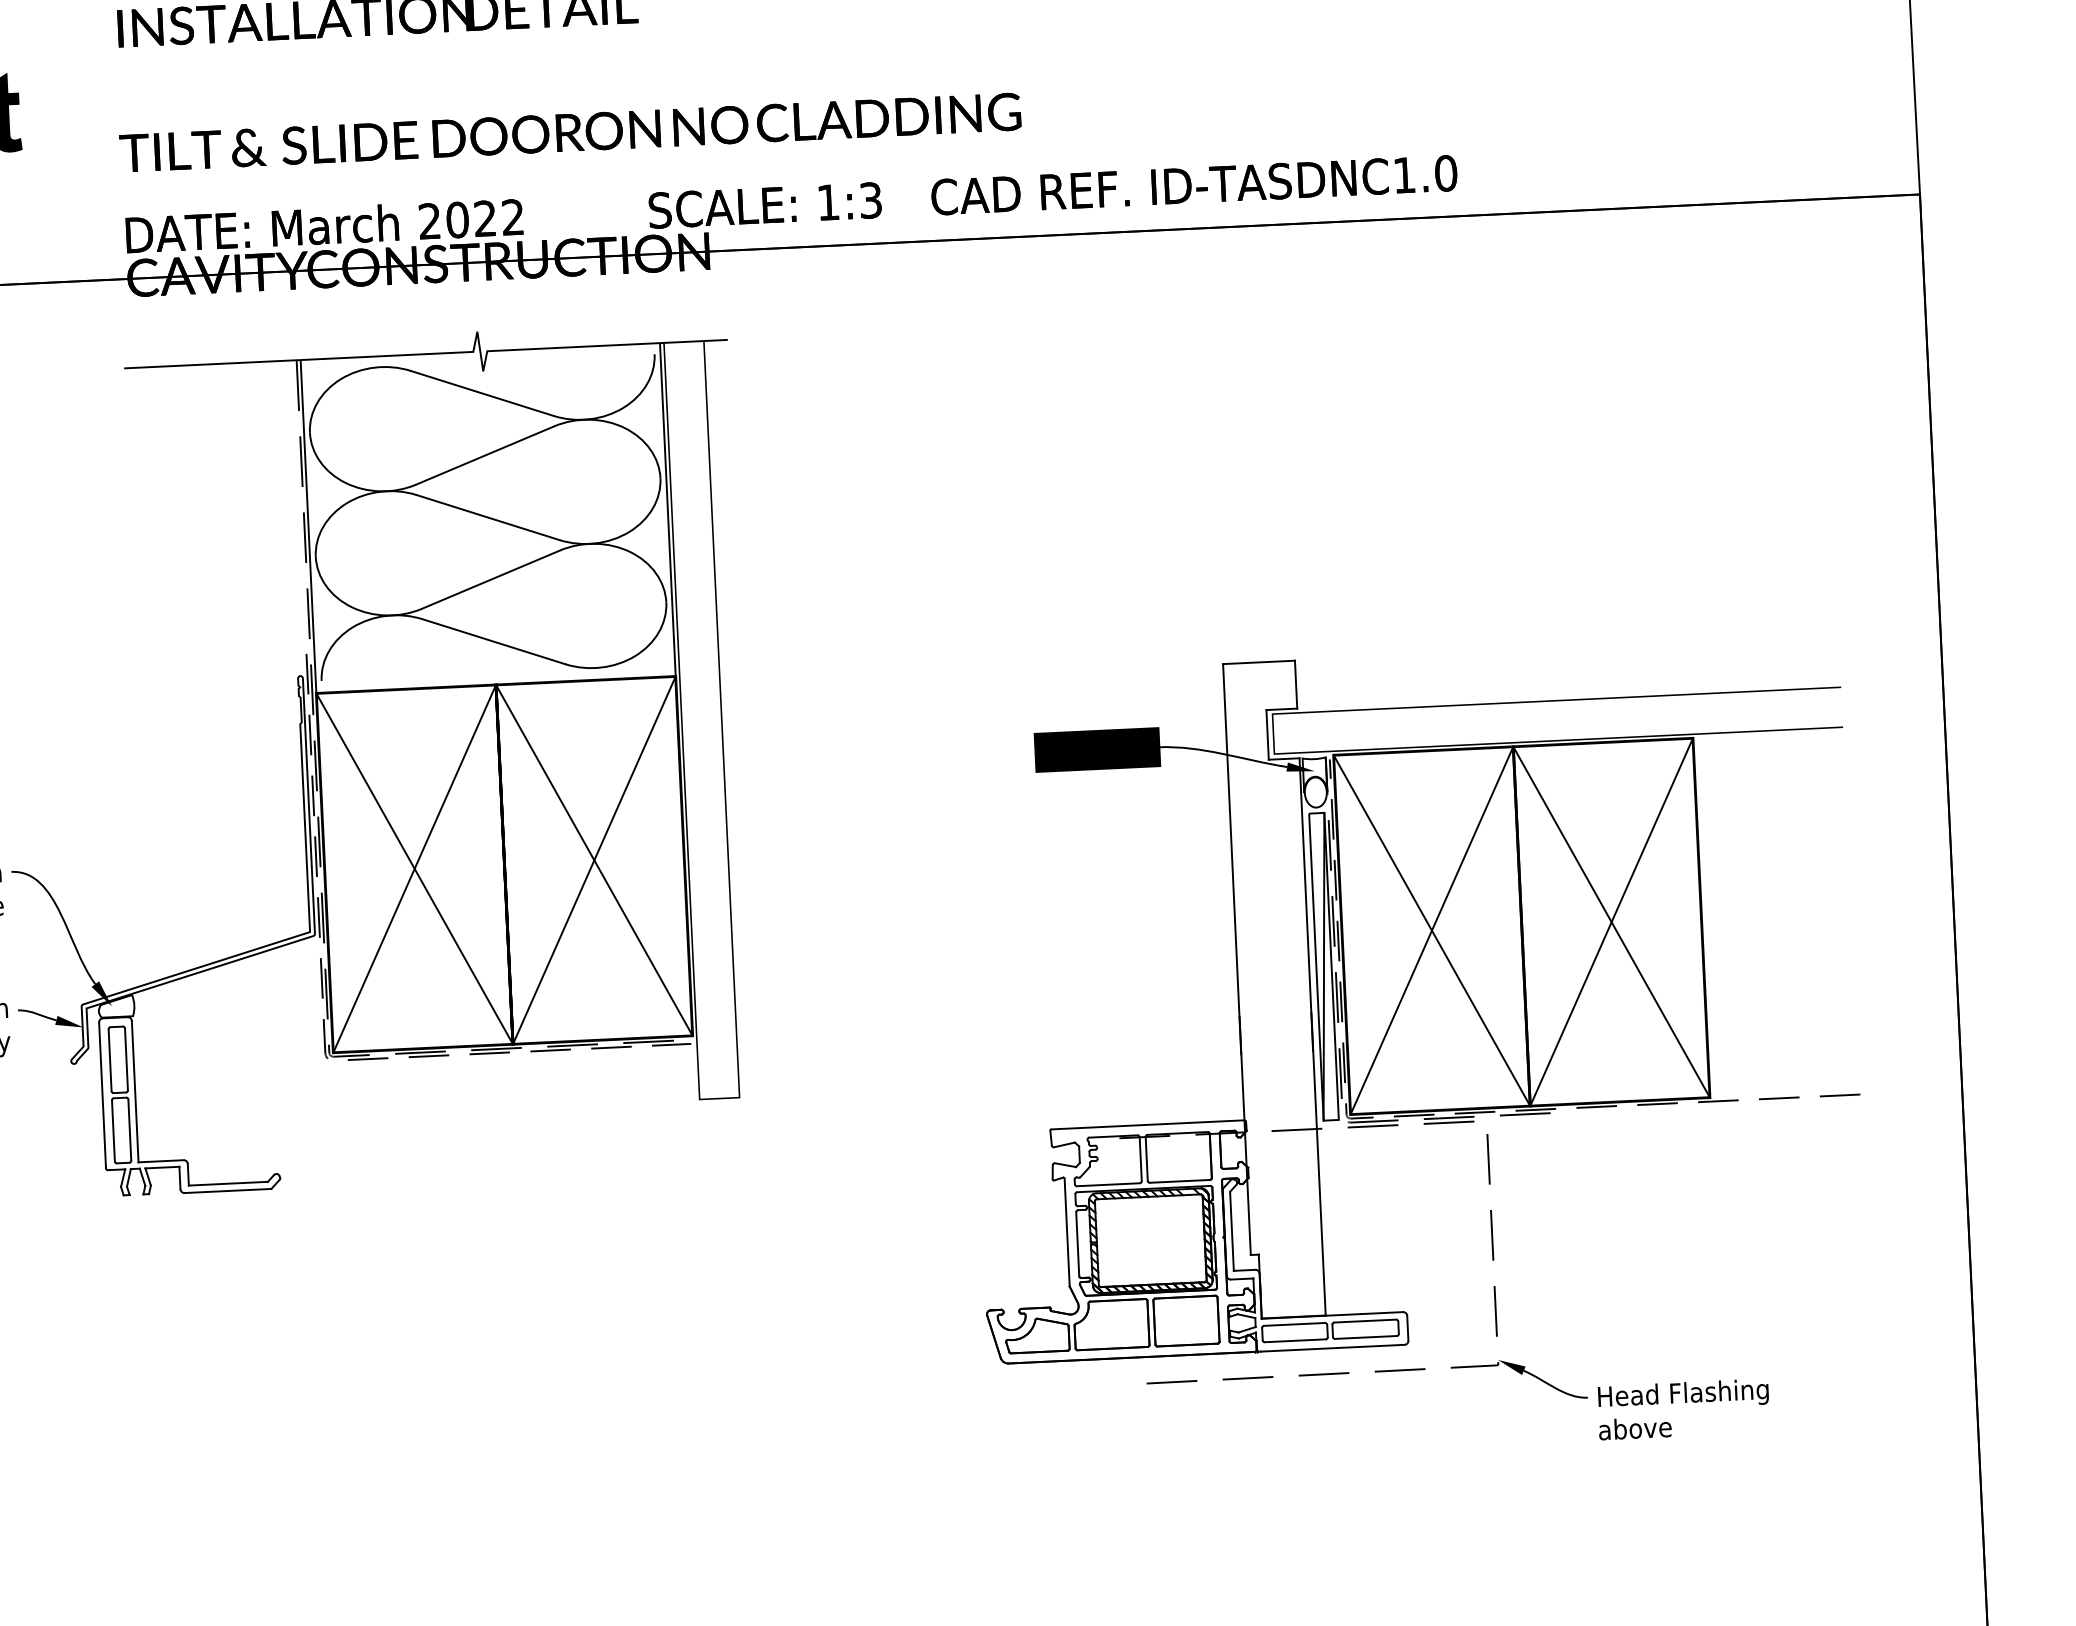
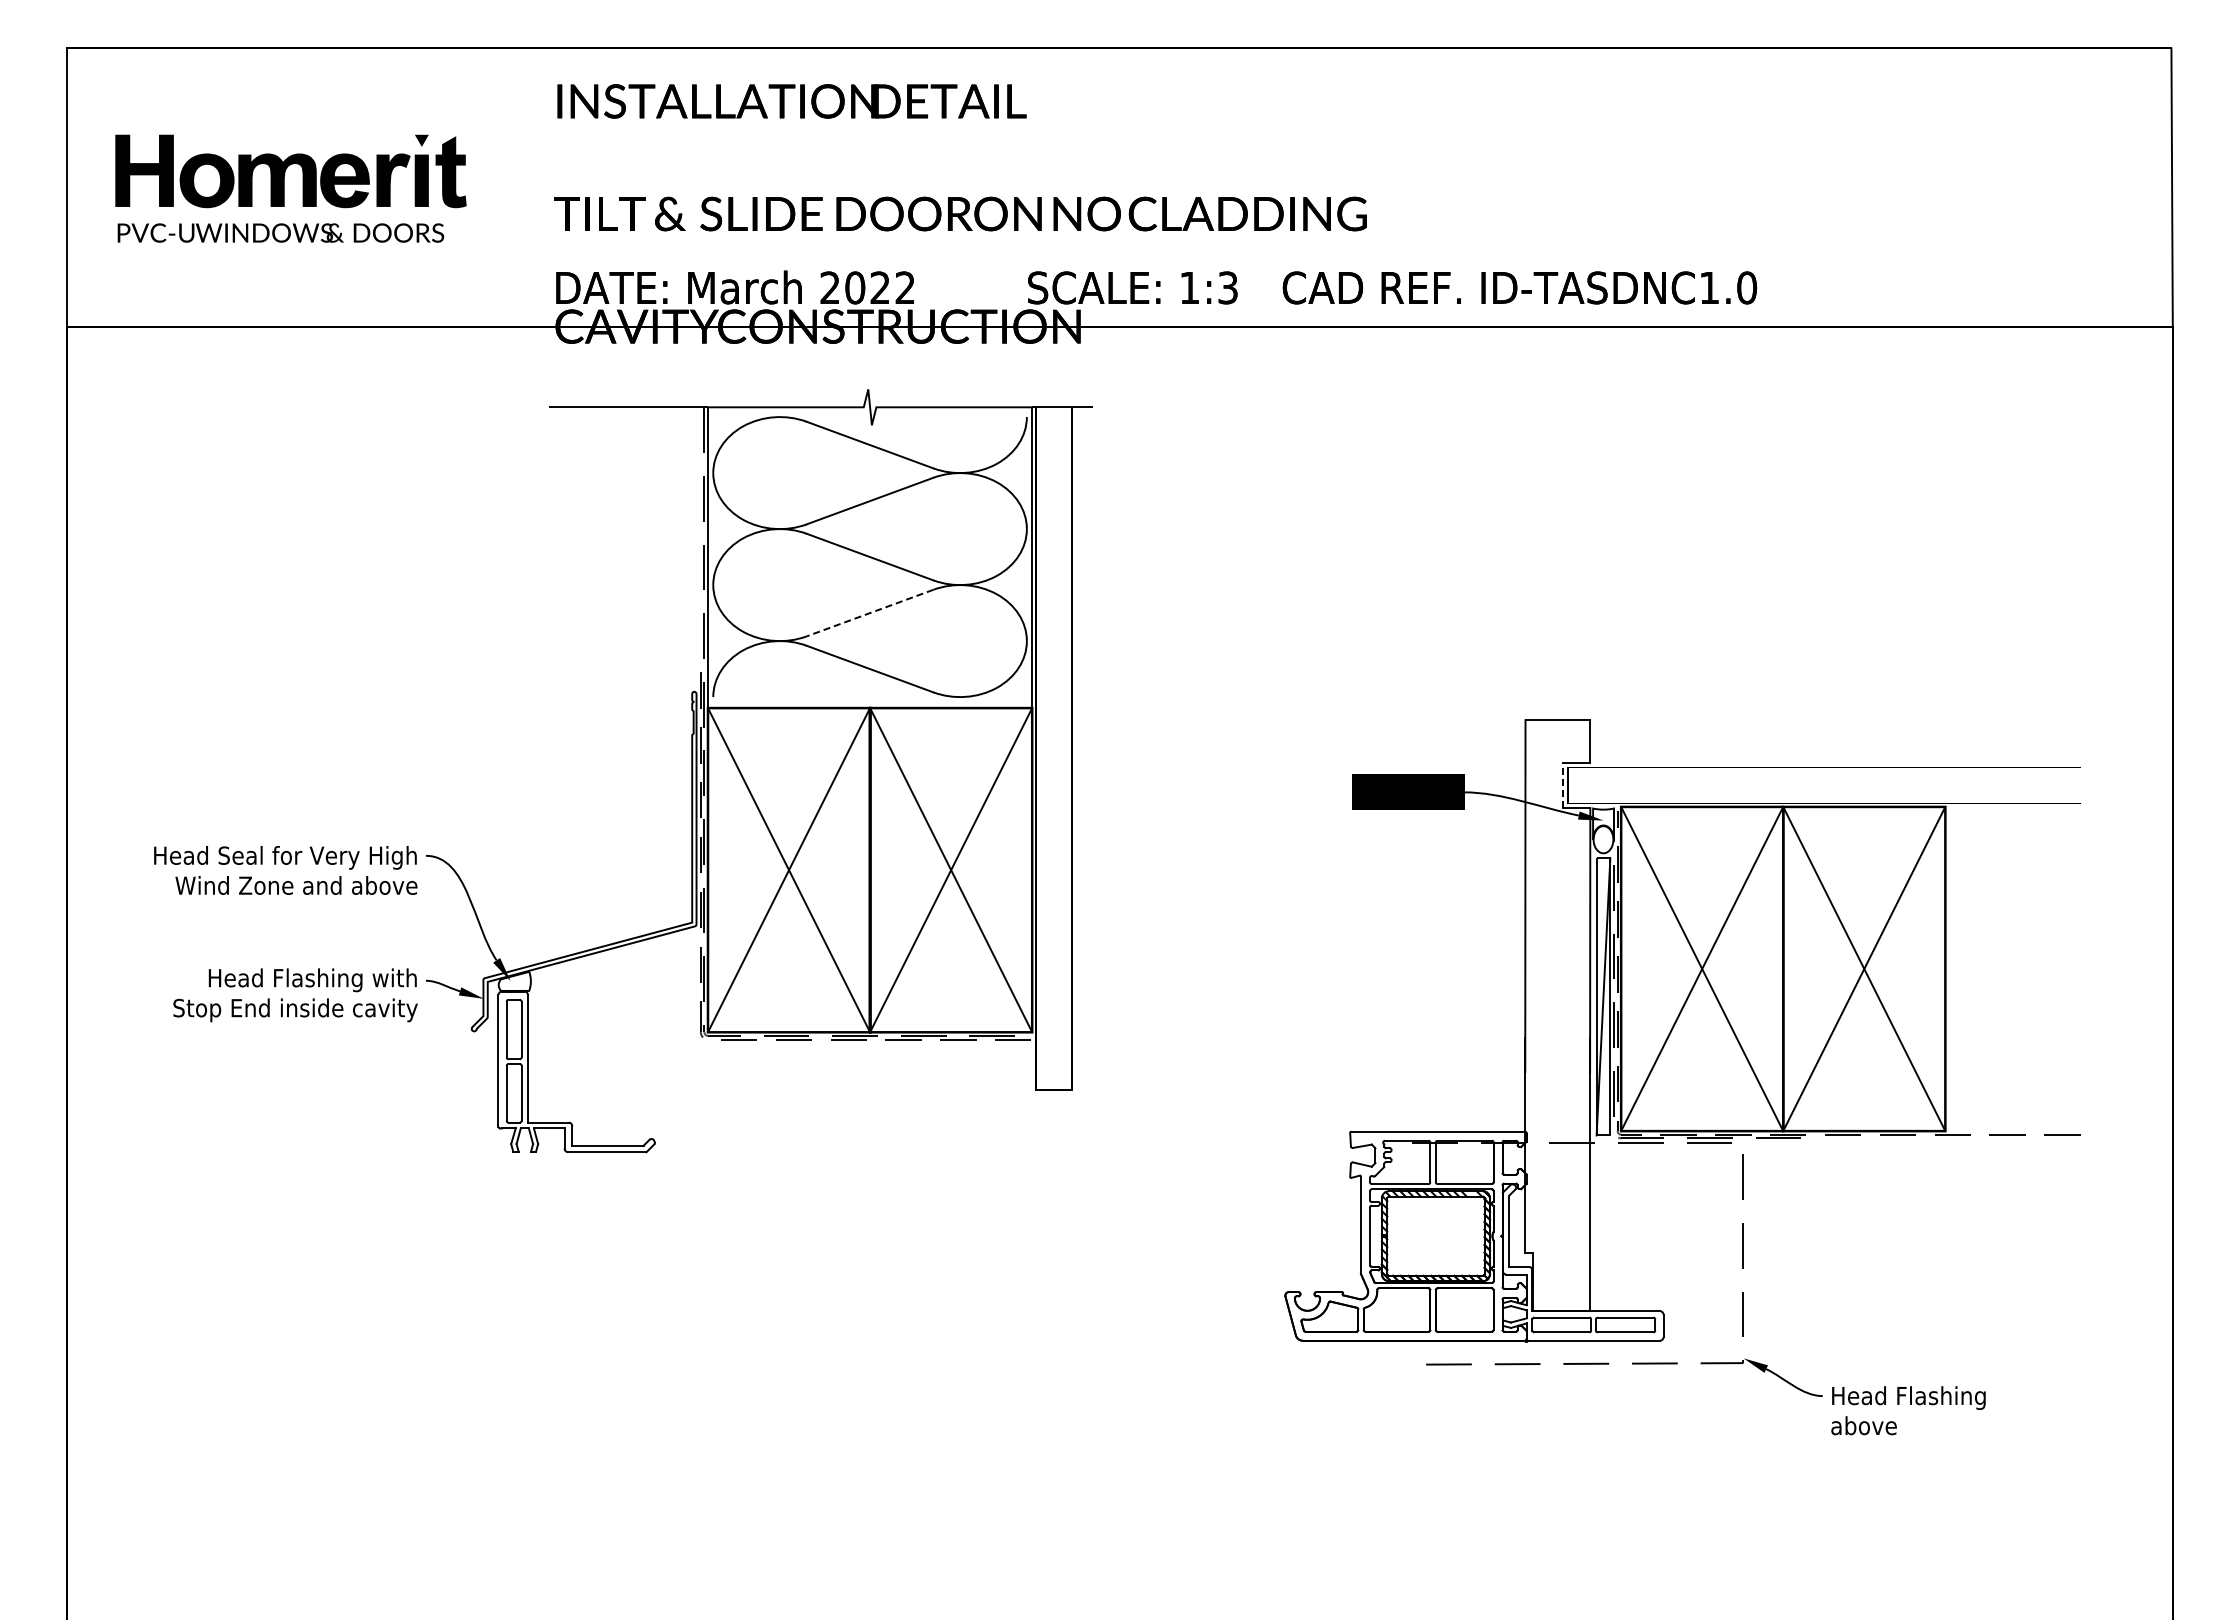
line: (491, 580) -> (870, 613), solid -> dashed
line: (1267, 734) -> (1562, 785), solid -> dashed

